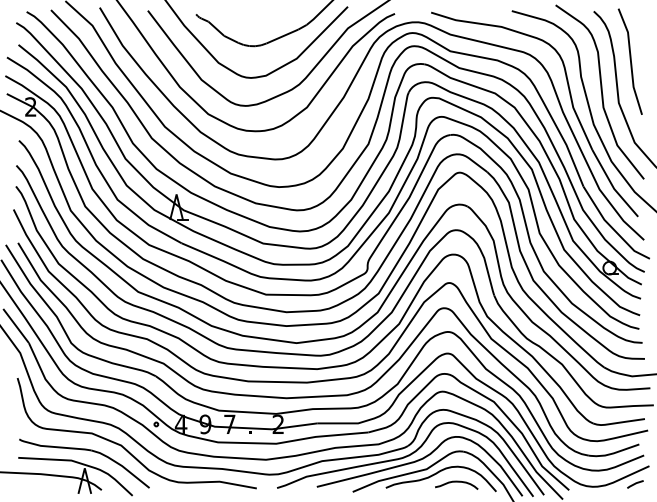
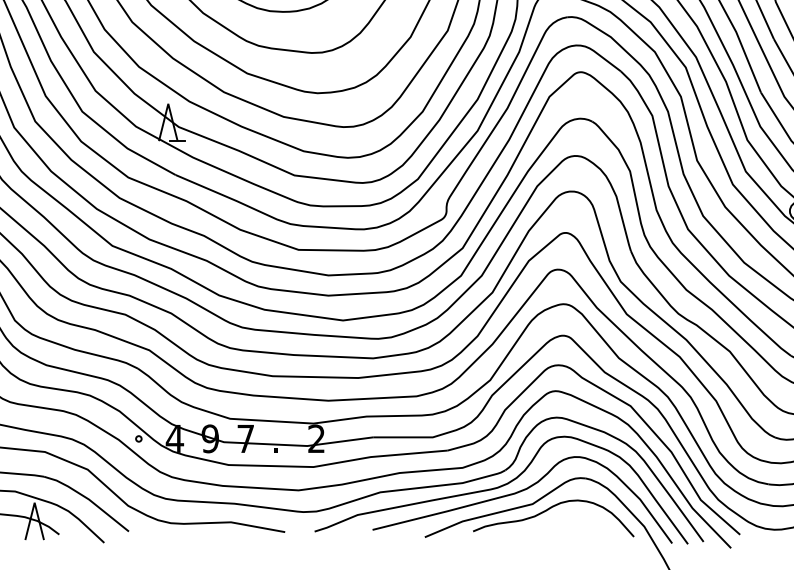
curve: (456, 482) -> (575, 523), removed

